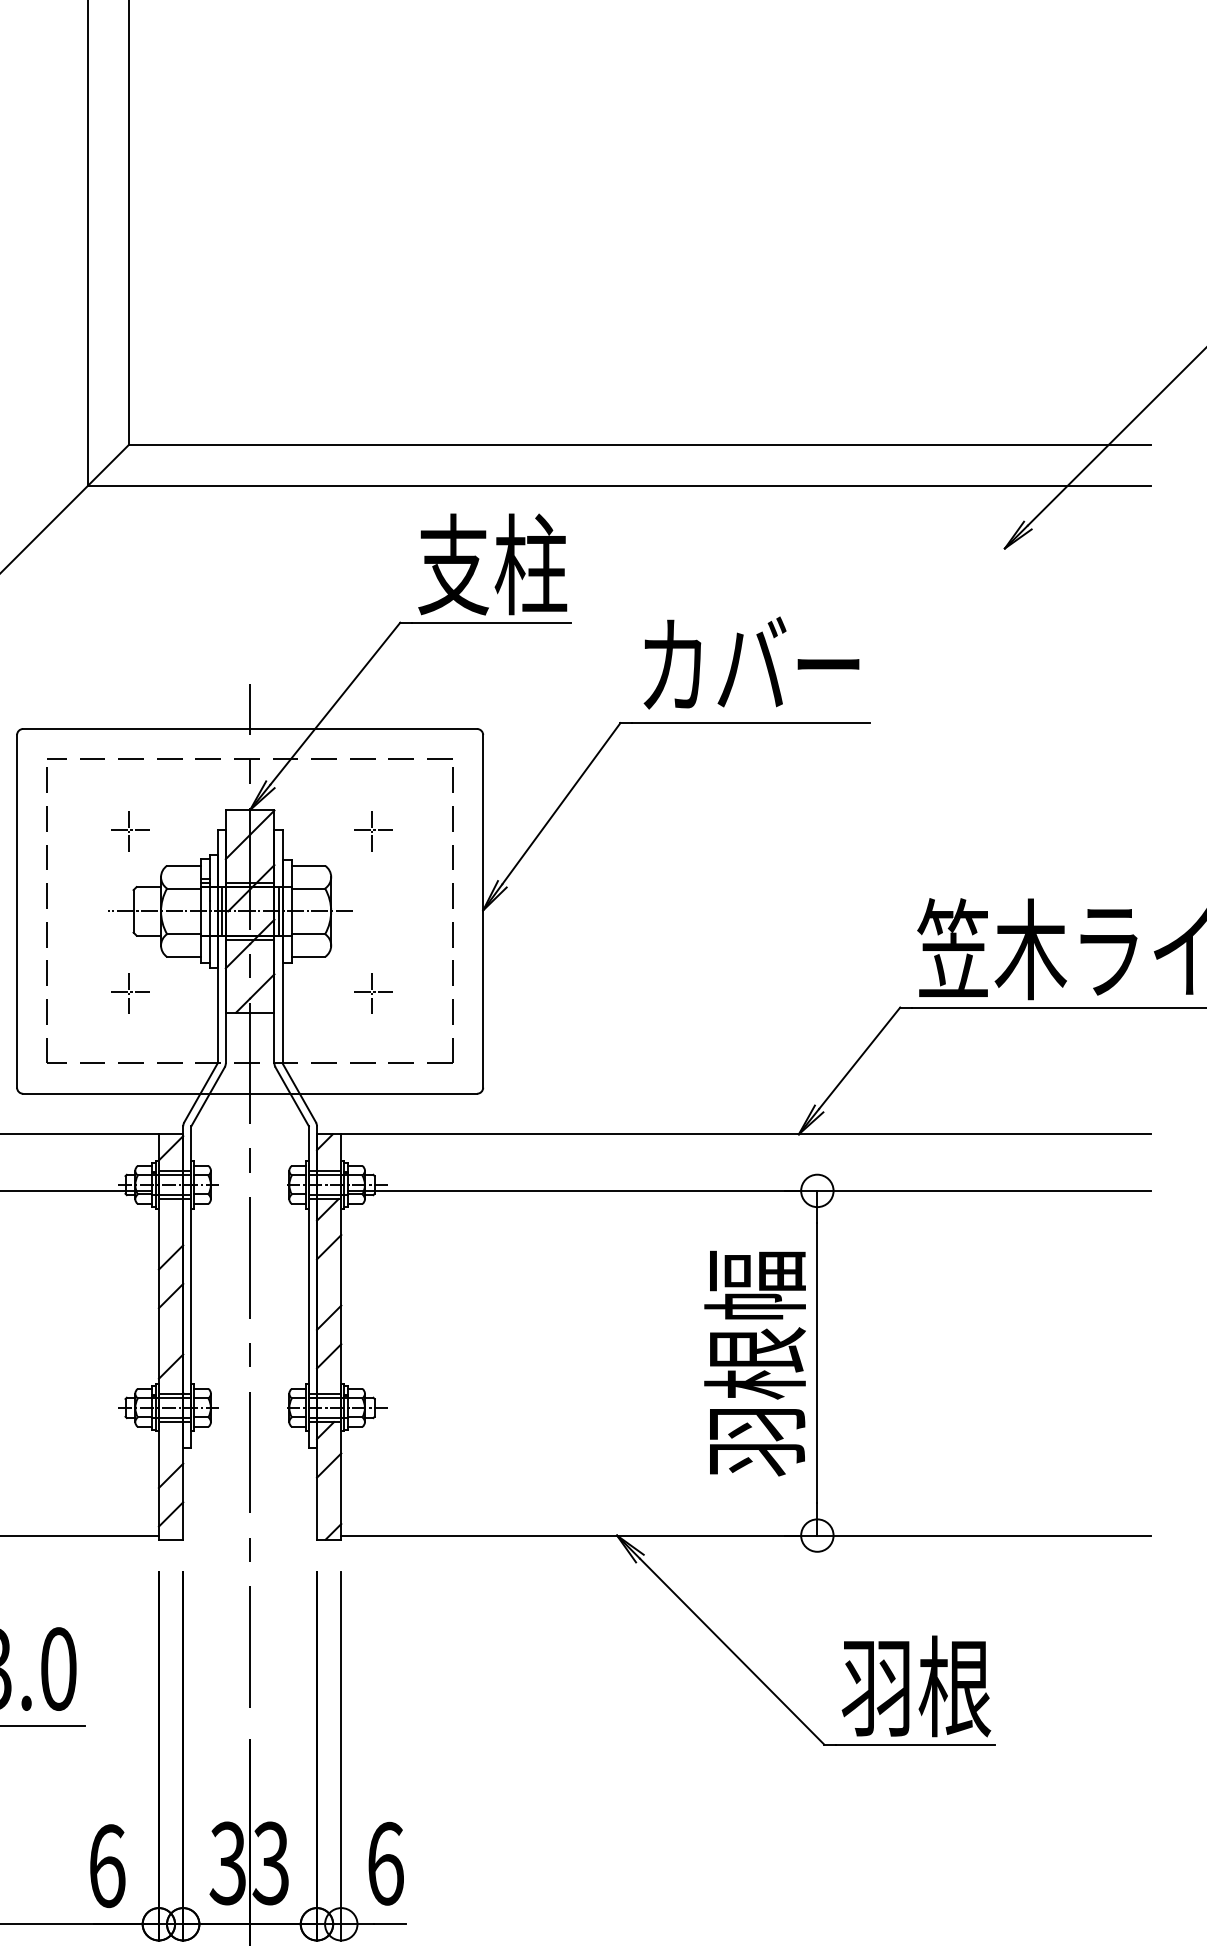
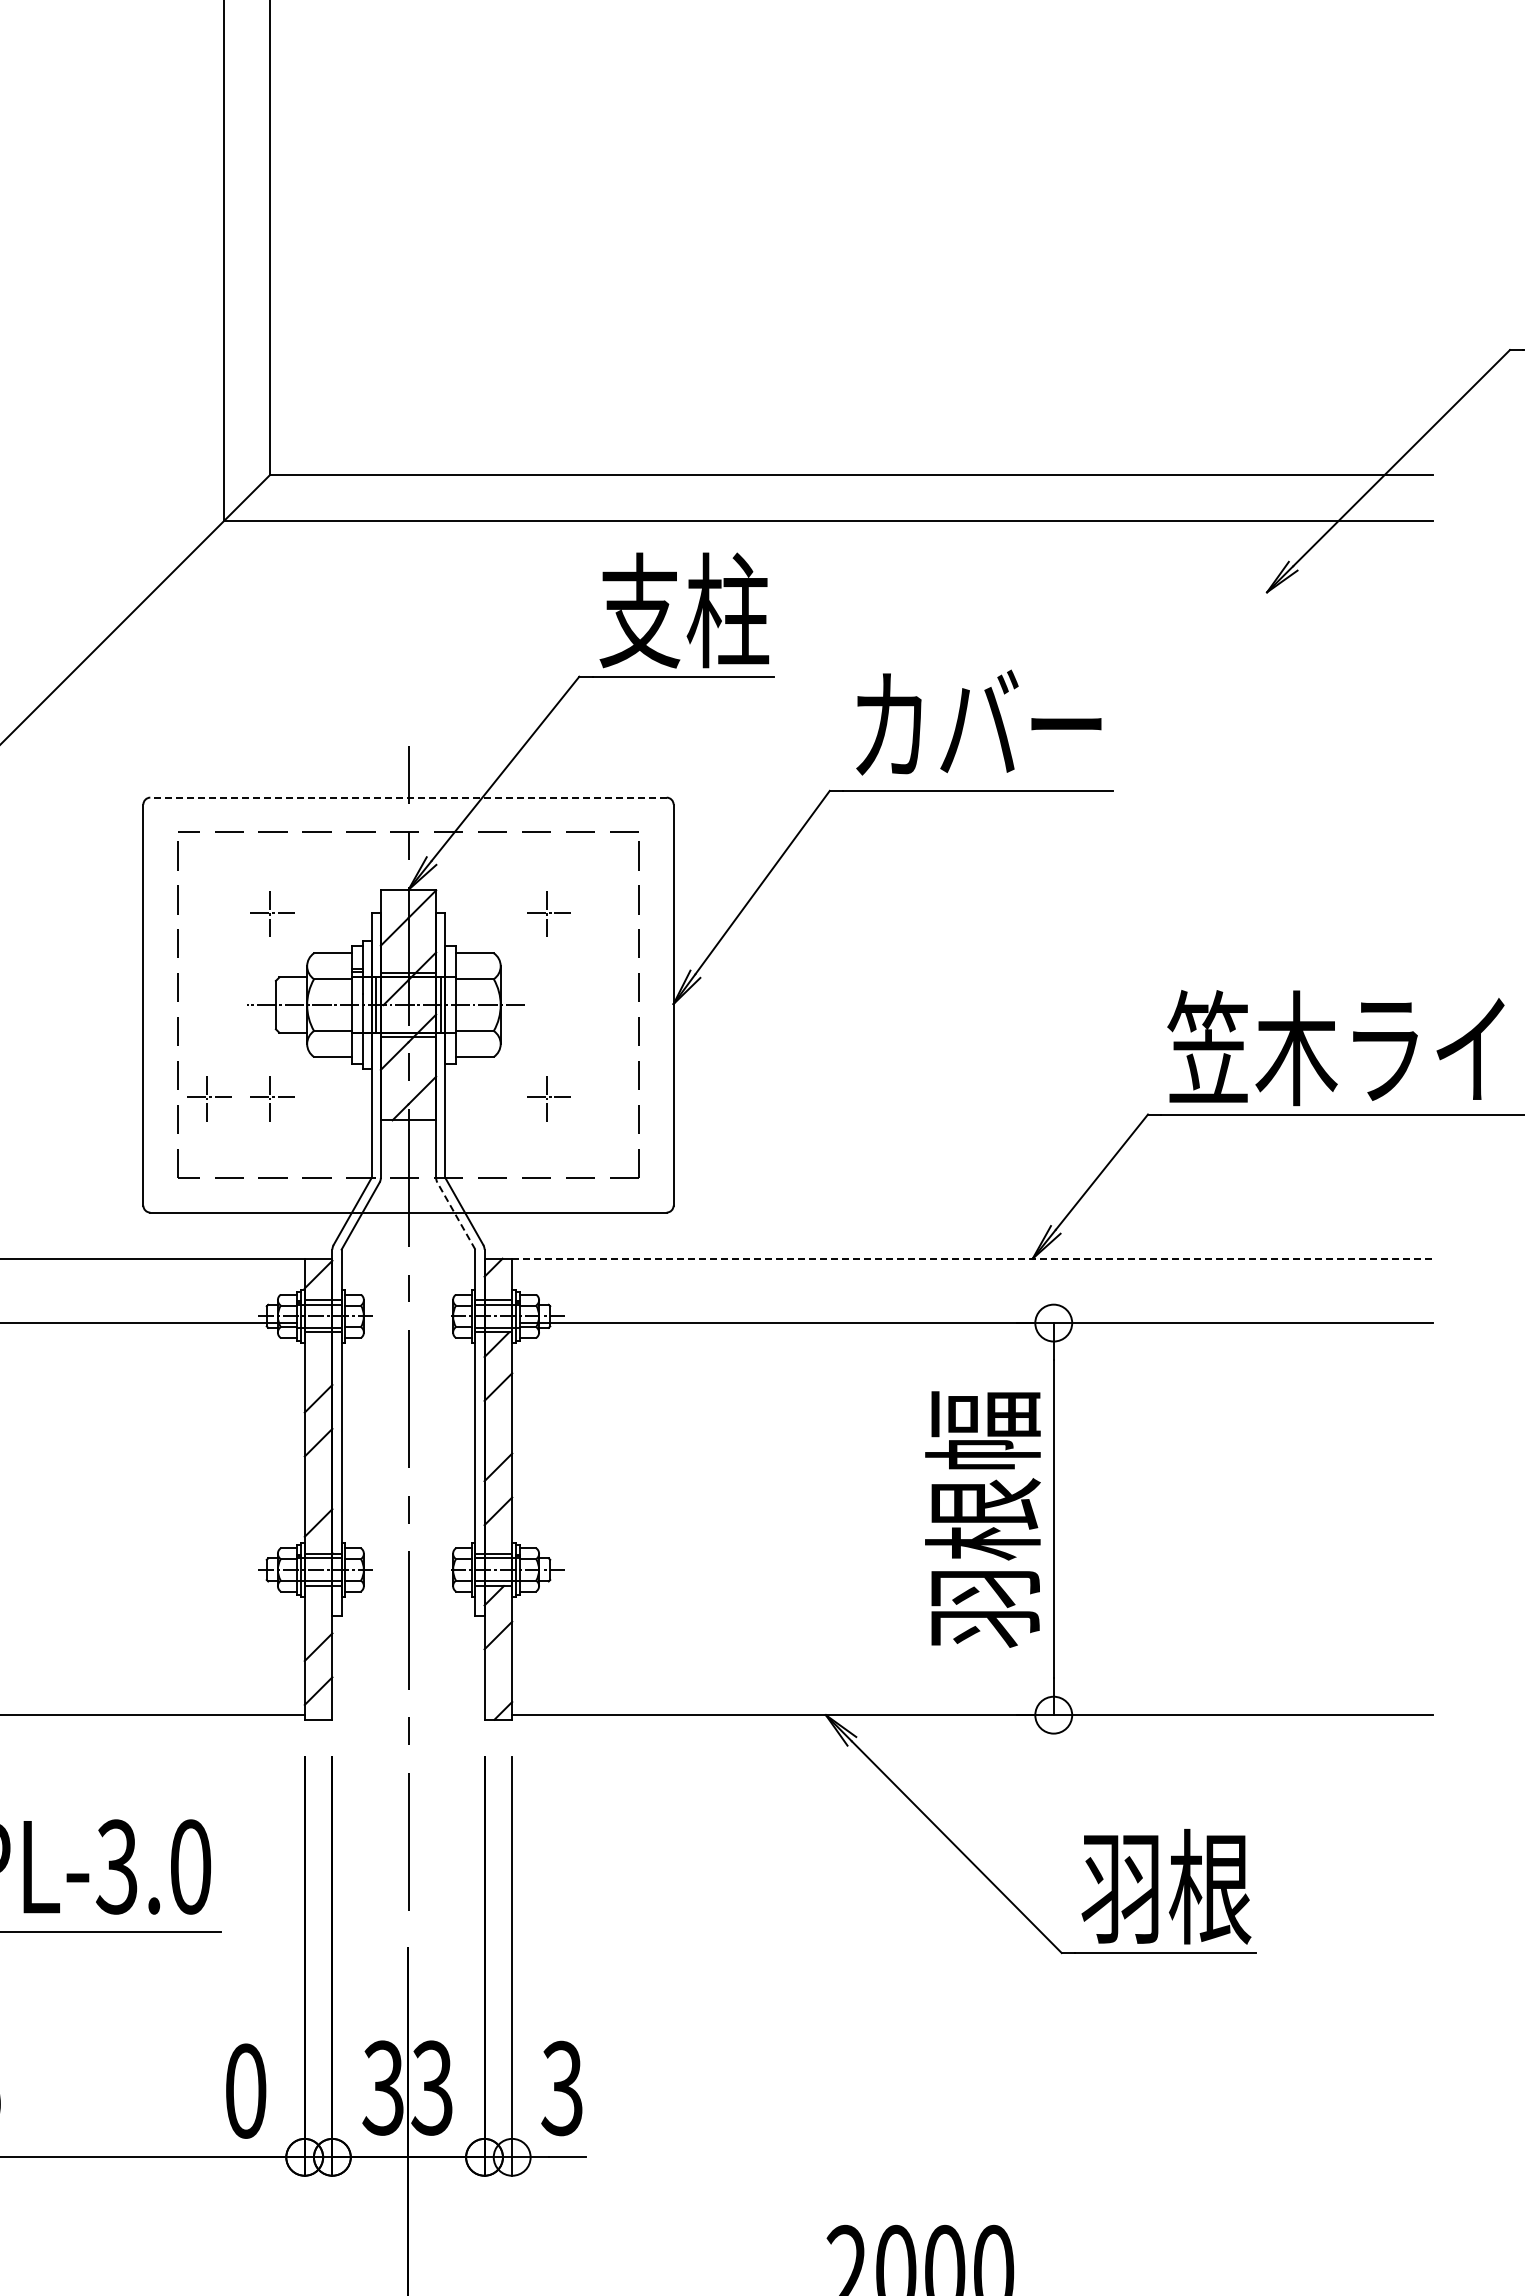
line: (250, 728) -> (408, 797), solid -> dashed
part: (75, 993) -> (209, 1098), added
line: (292, 1097) -> (456, 1216), solid -> dashed
line: (746, 1134) -> (973, 1258), solid -> dashed
text: (385, 1863) -> (562, 2088), 6 -> 3
text: (107, 1865) -> (246, 2090), 6 -> 0

